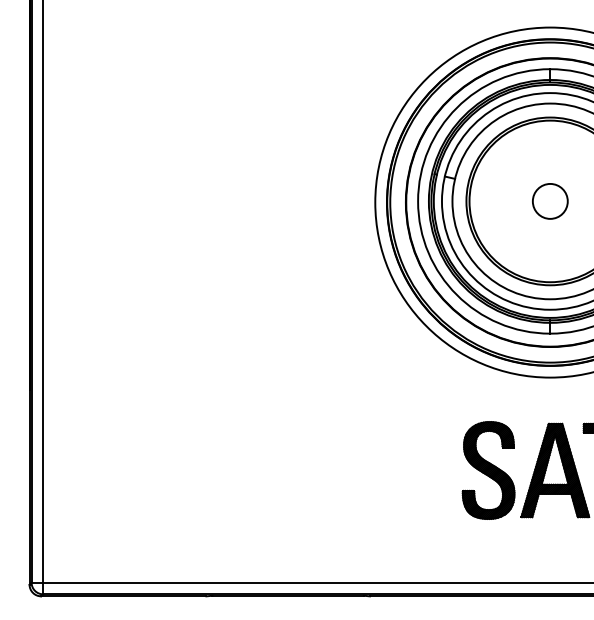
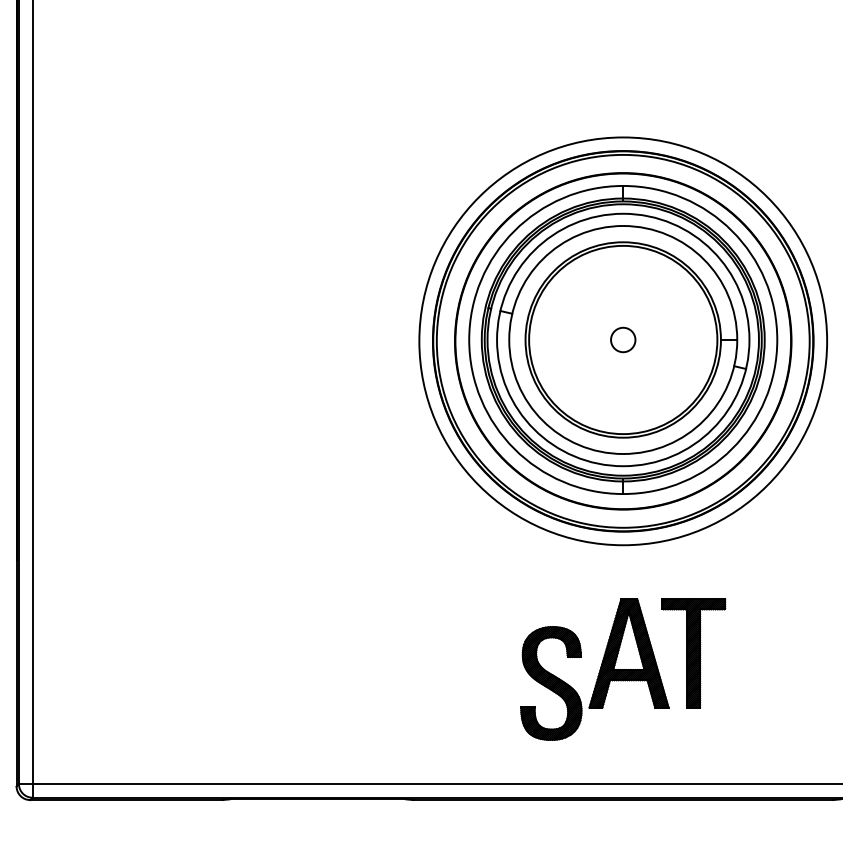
circle: (549, 201) -> (622, 339), size x0.6
part: (488, 470) -> (551, 683), moved

